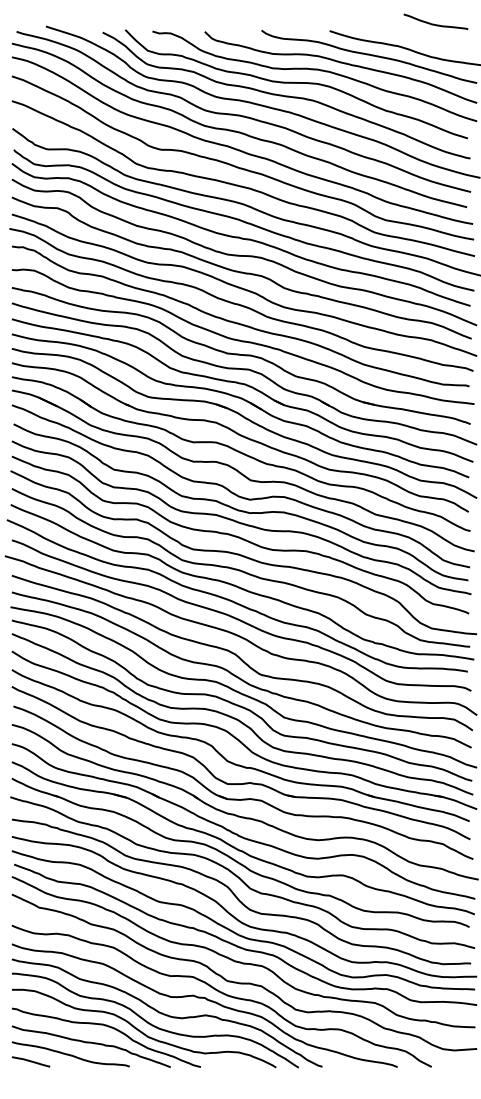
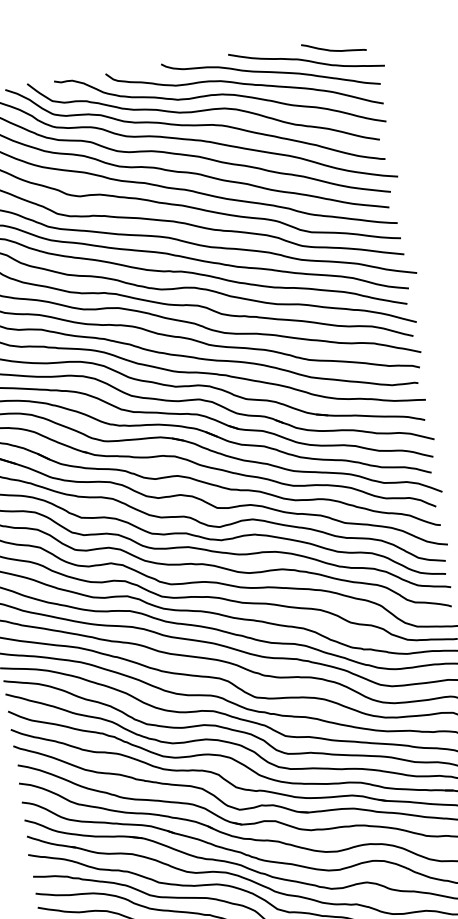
curve: (433, 23) -> (331, 49), moved

